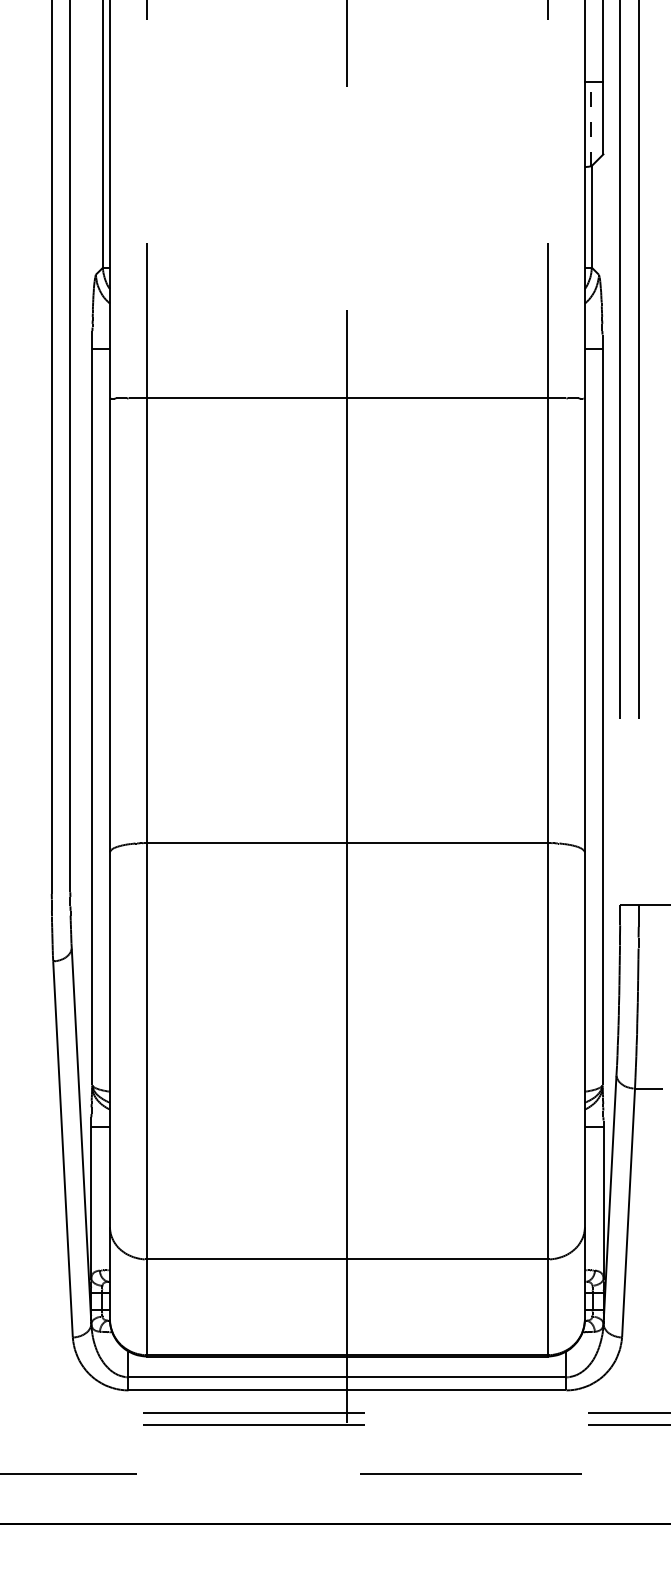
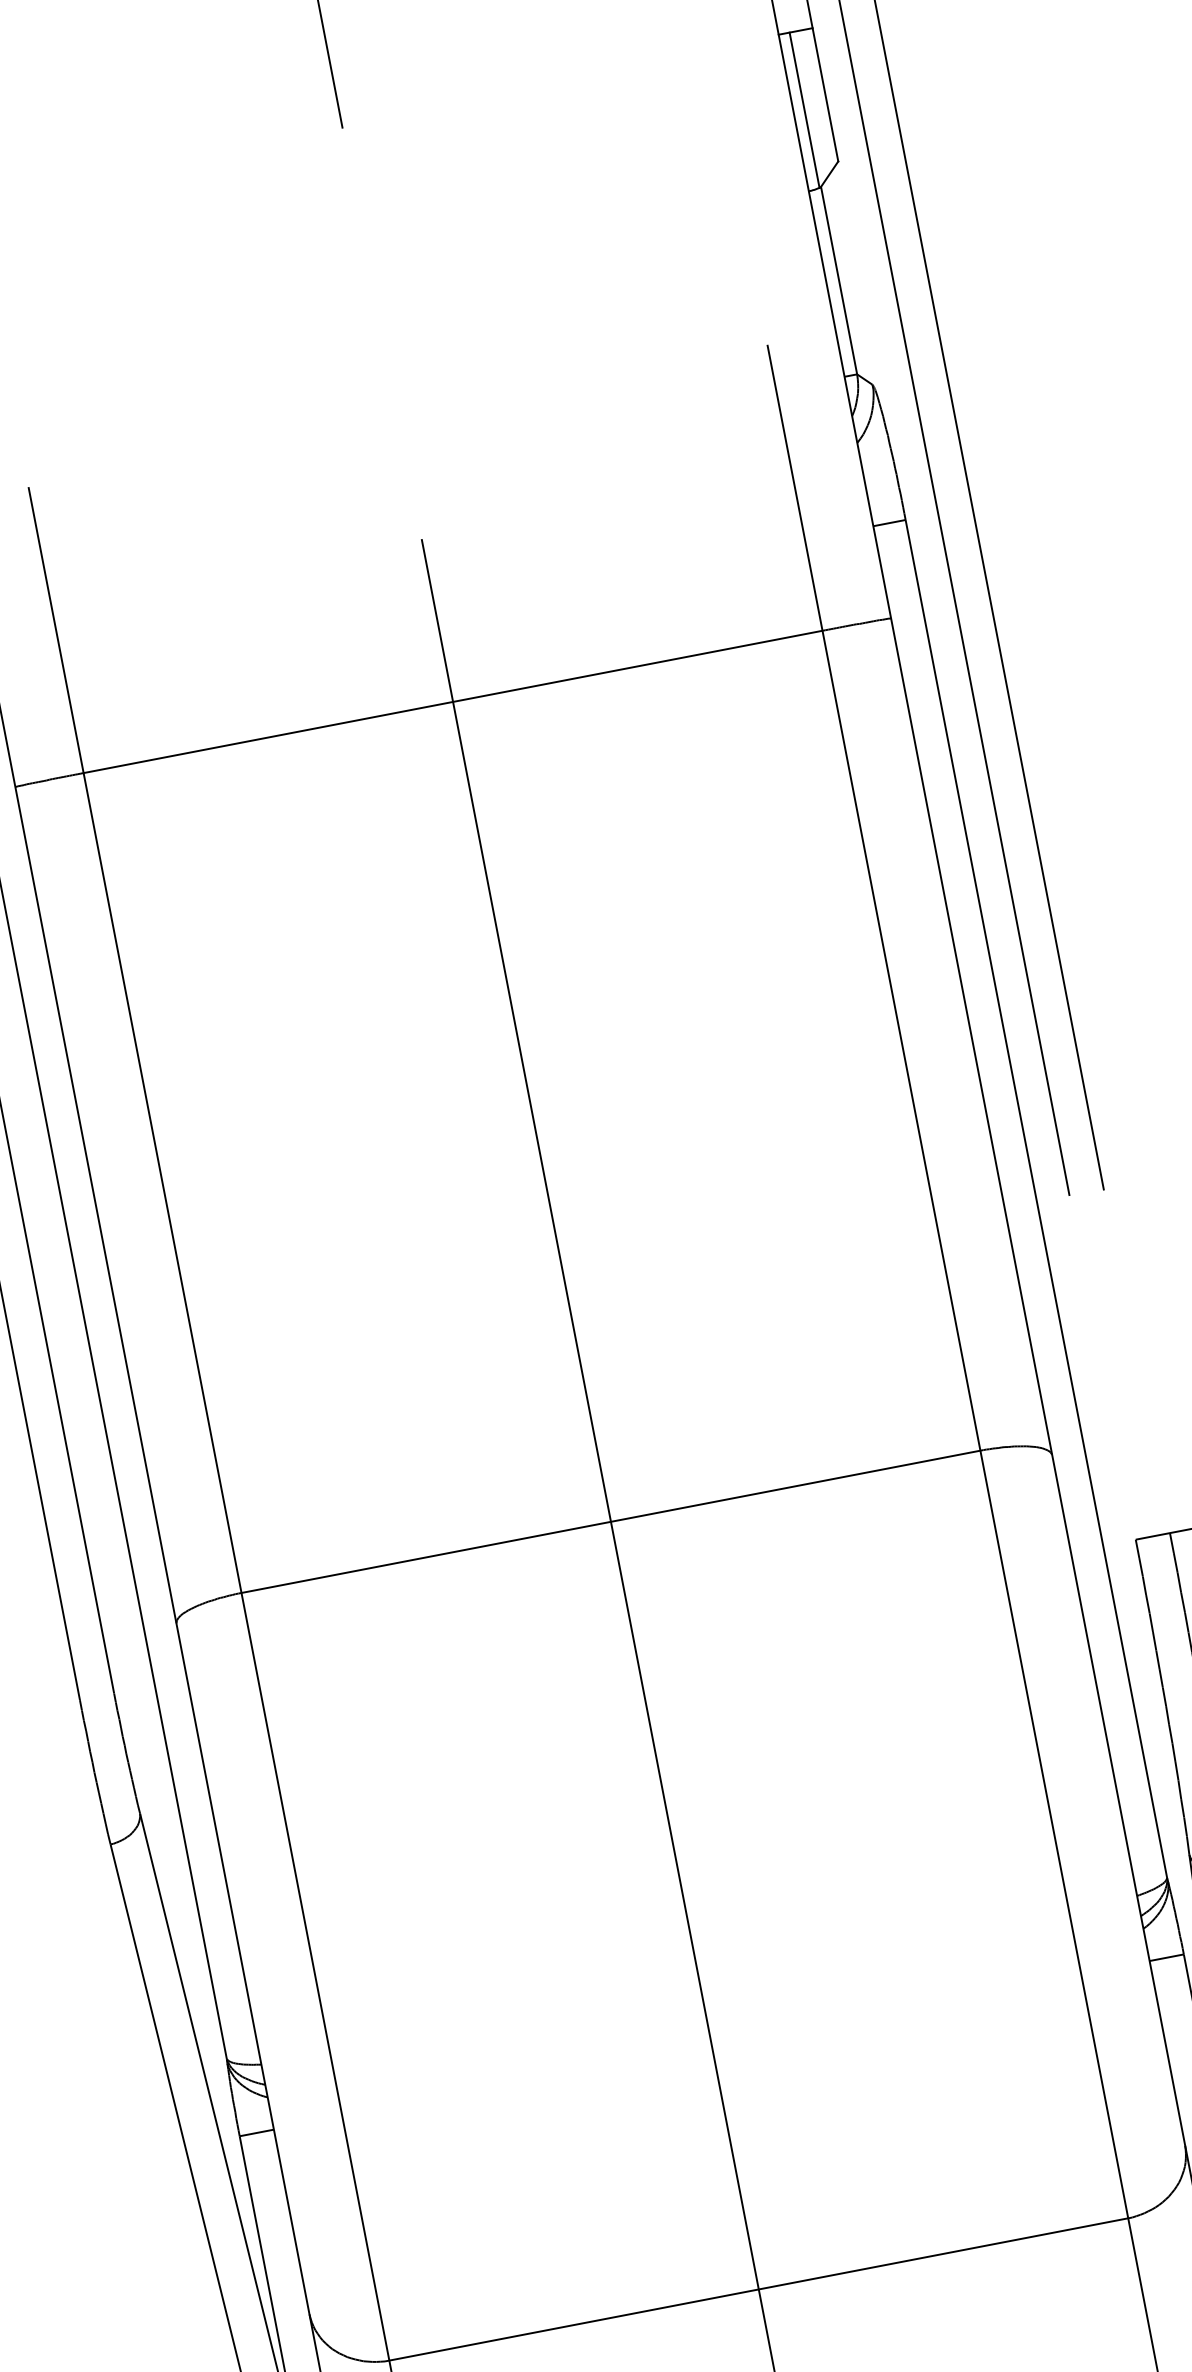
line: (590, 123) -> (803, 109), dashed -> solid

